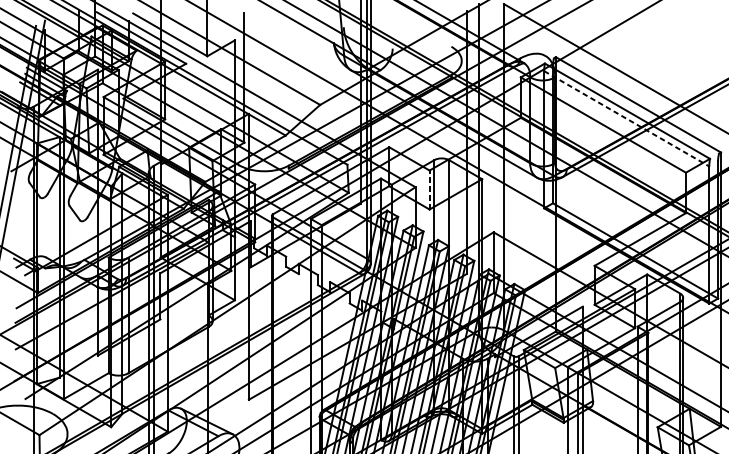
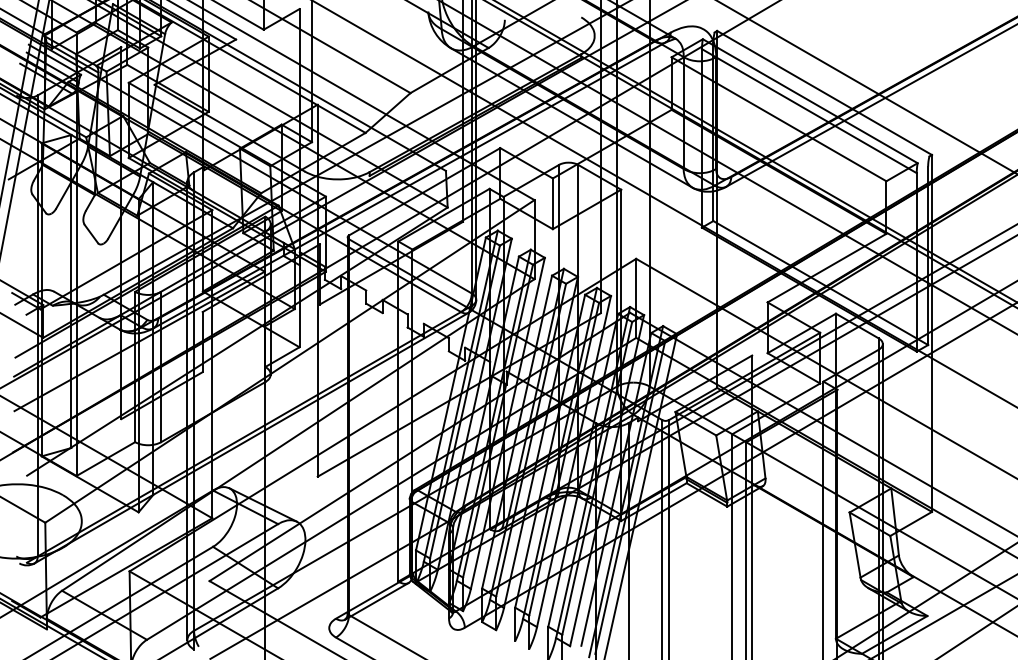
line: (626, 119) -> (809, 111), dashed -> solid
line: (429, 189) -> (552, 203), dashed -> solid

